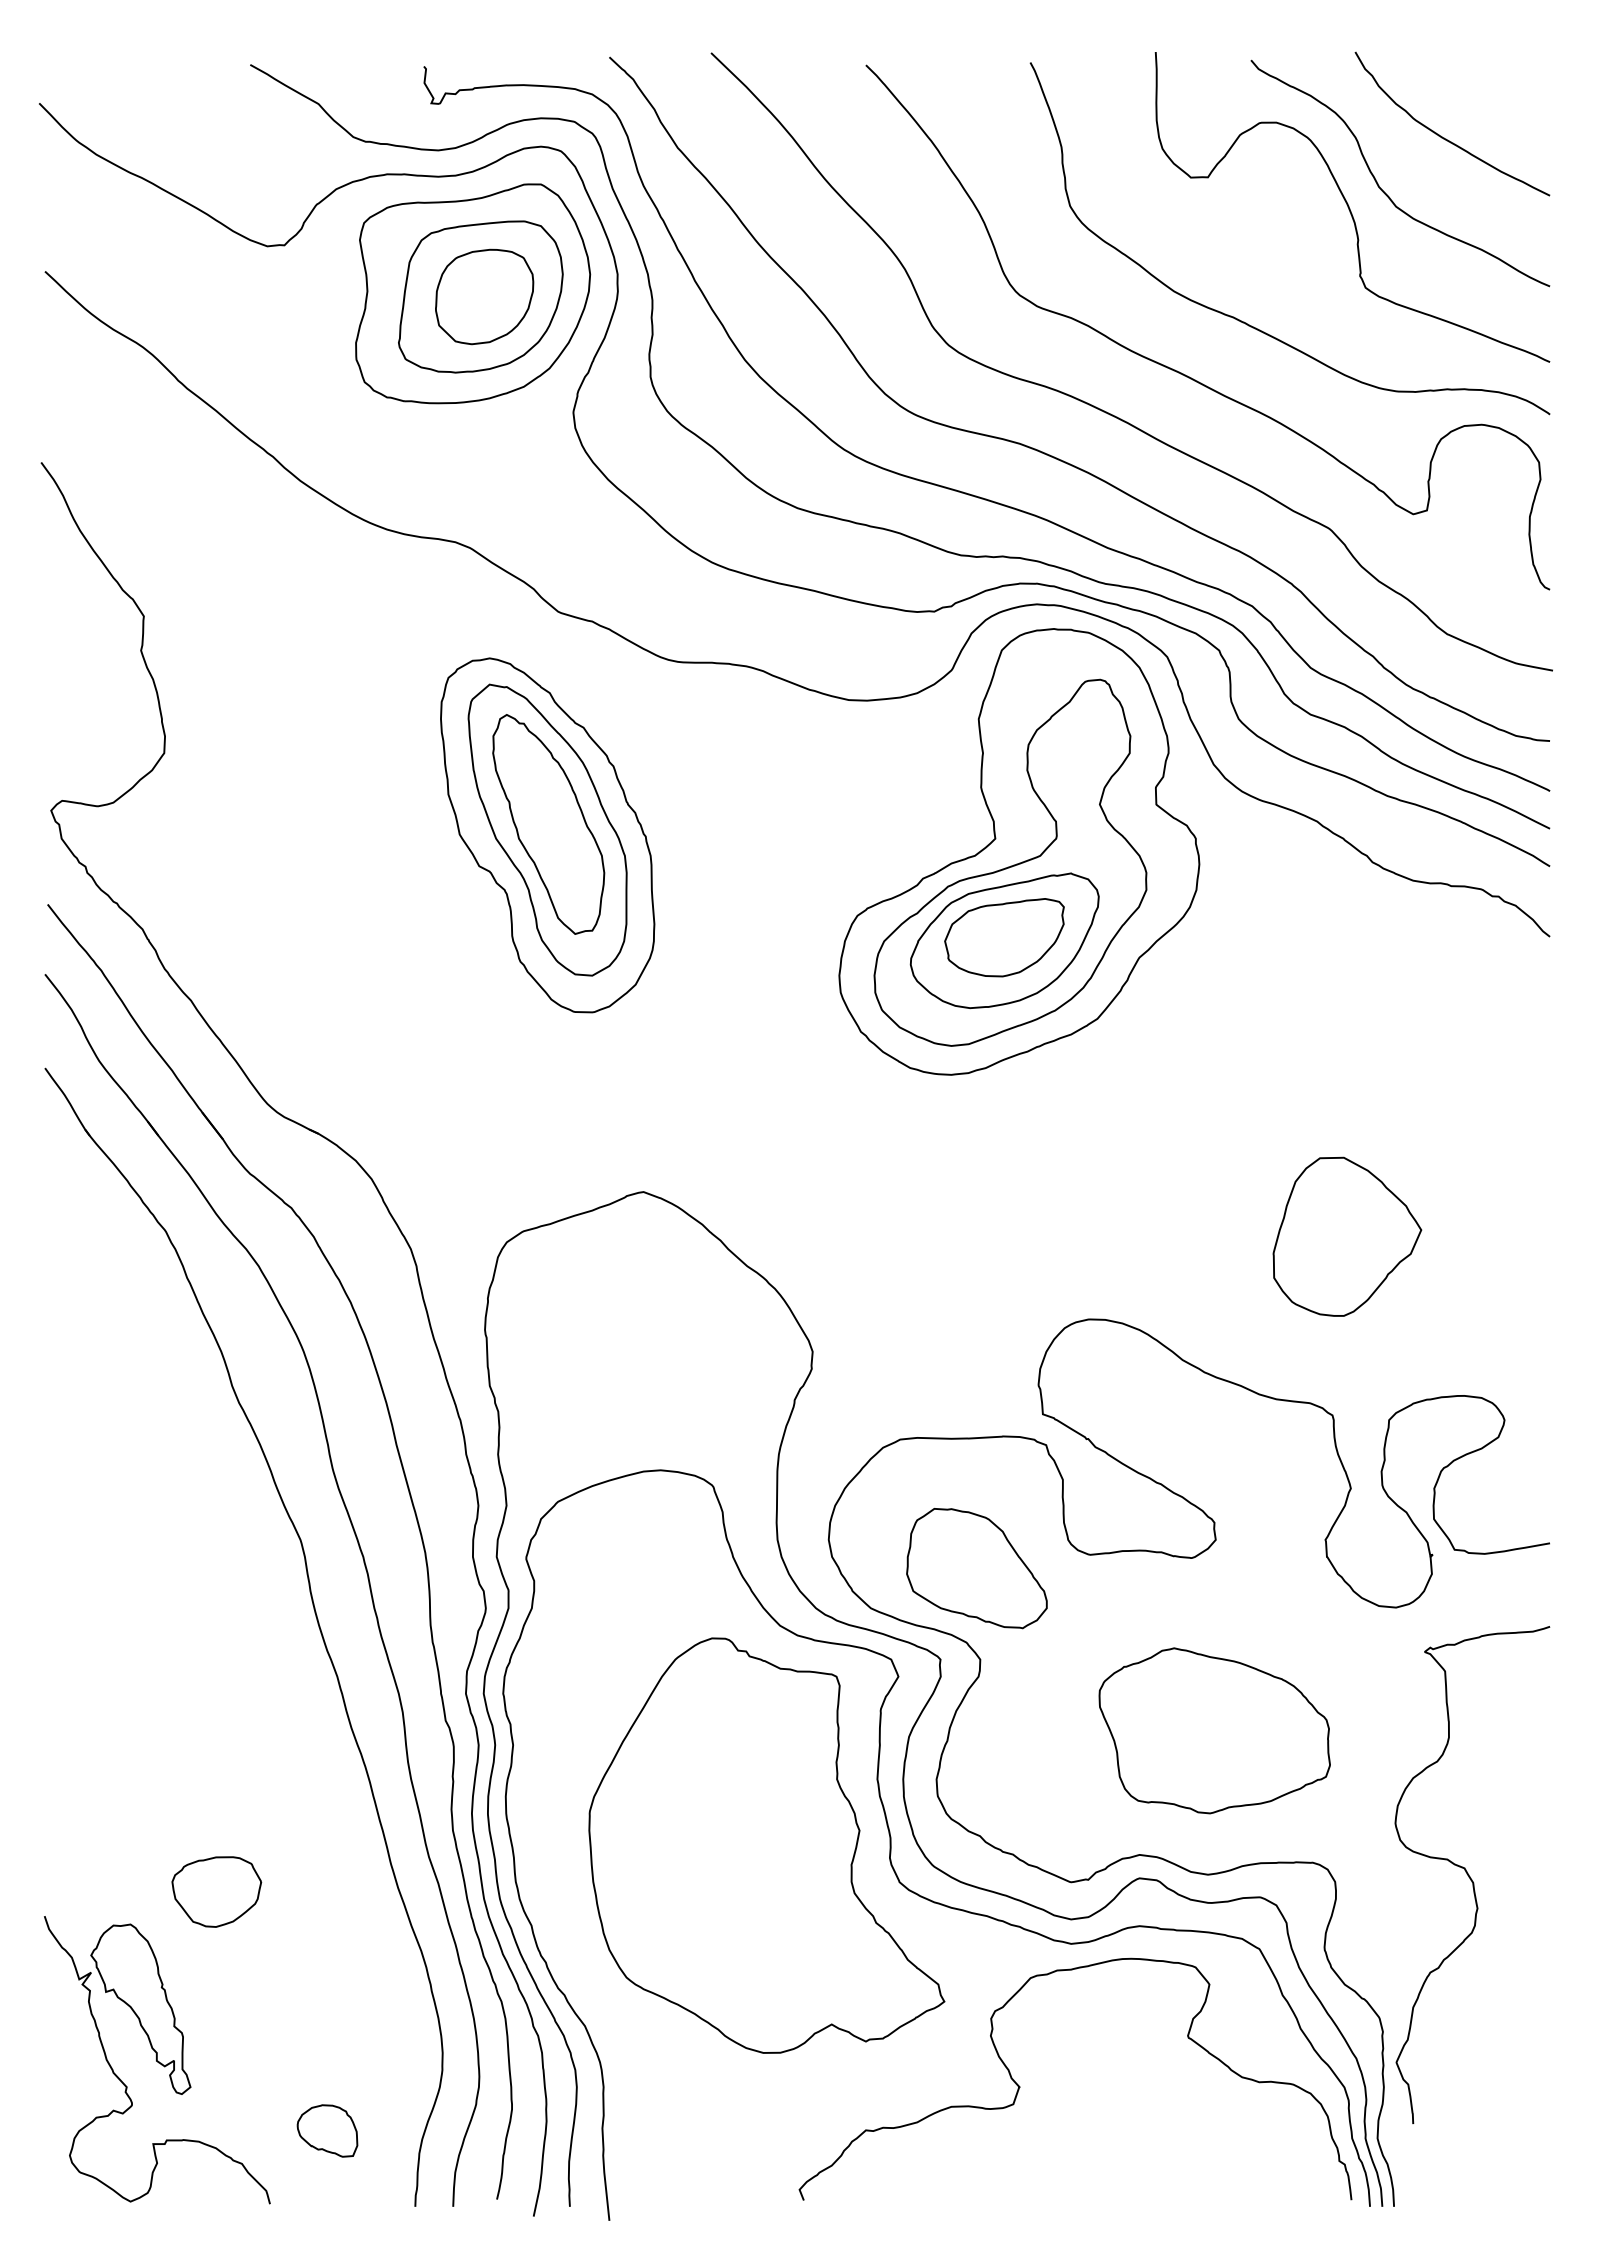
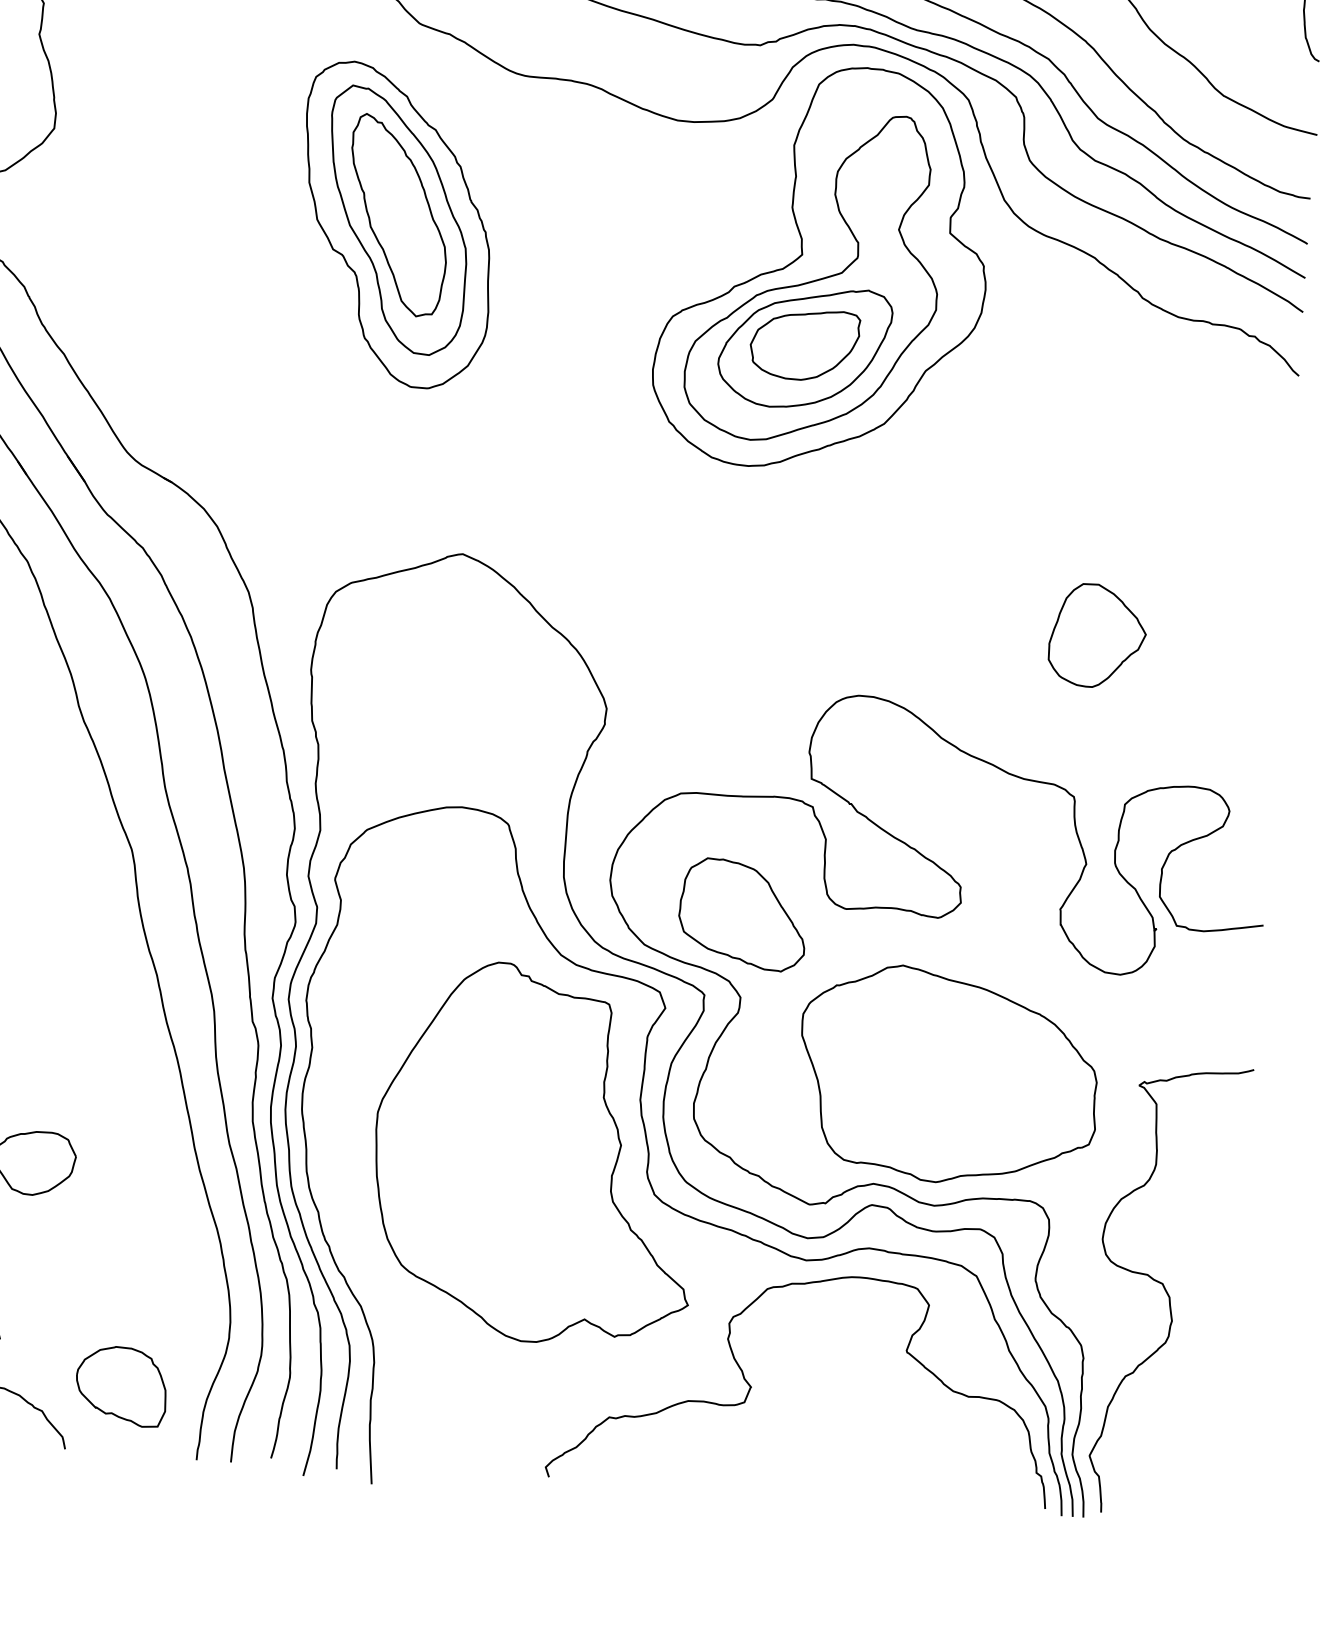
part: (1346, 1236) -> (1097, 635), size x0.71
part: (1214, 1730) -> (948, 1075), size x1.43
curve: (1470, 1876) -> (1167, 1291), moved
part: (327, 2130) -> (121, 1385), size x1.67

